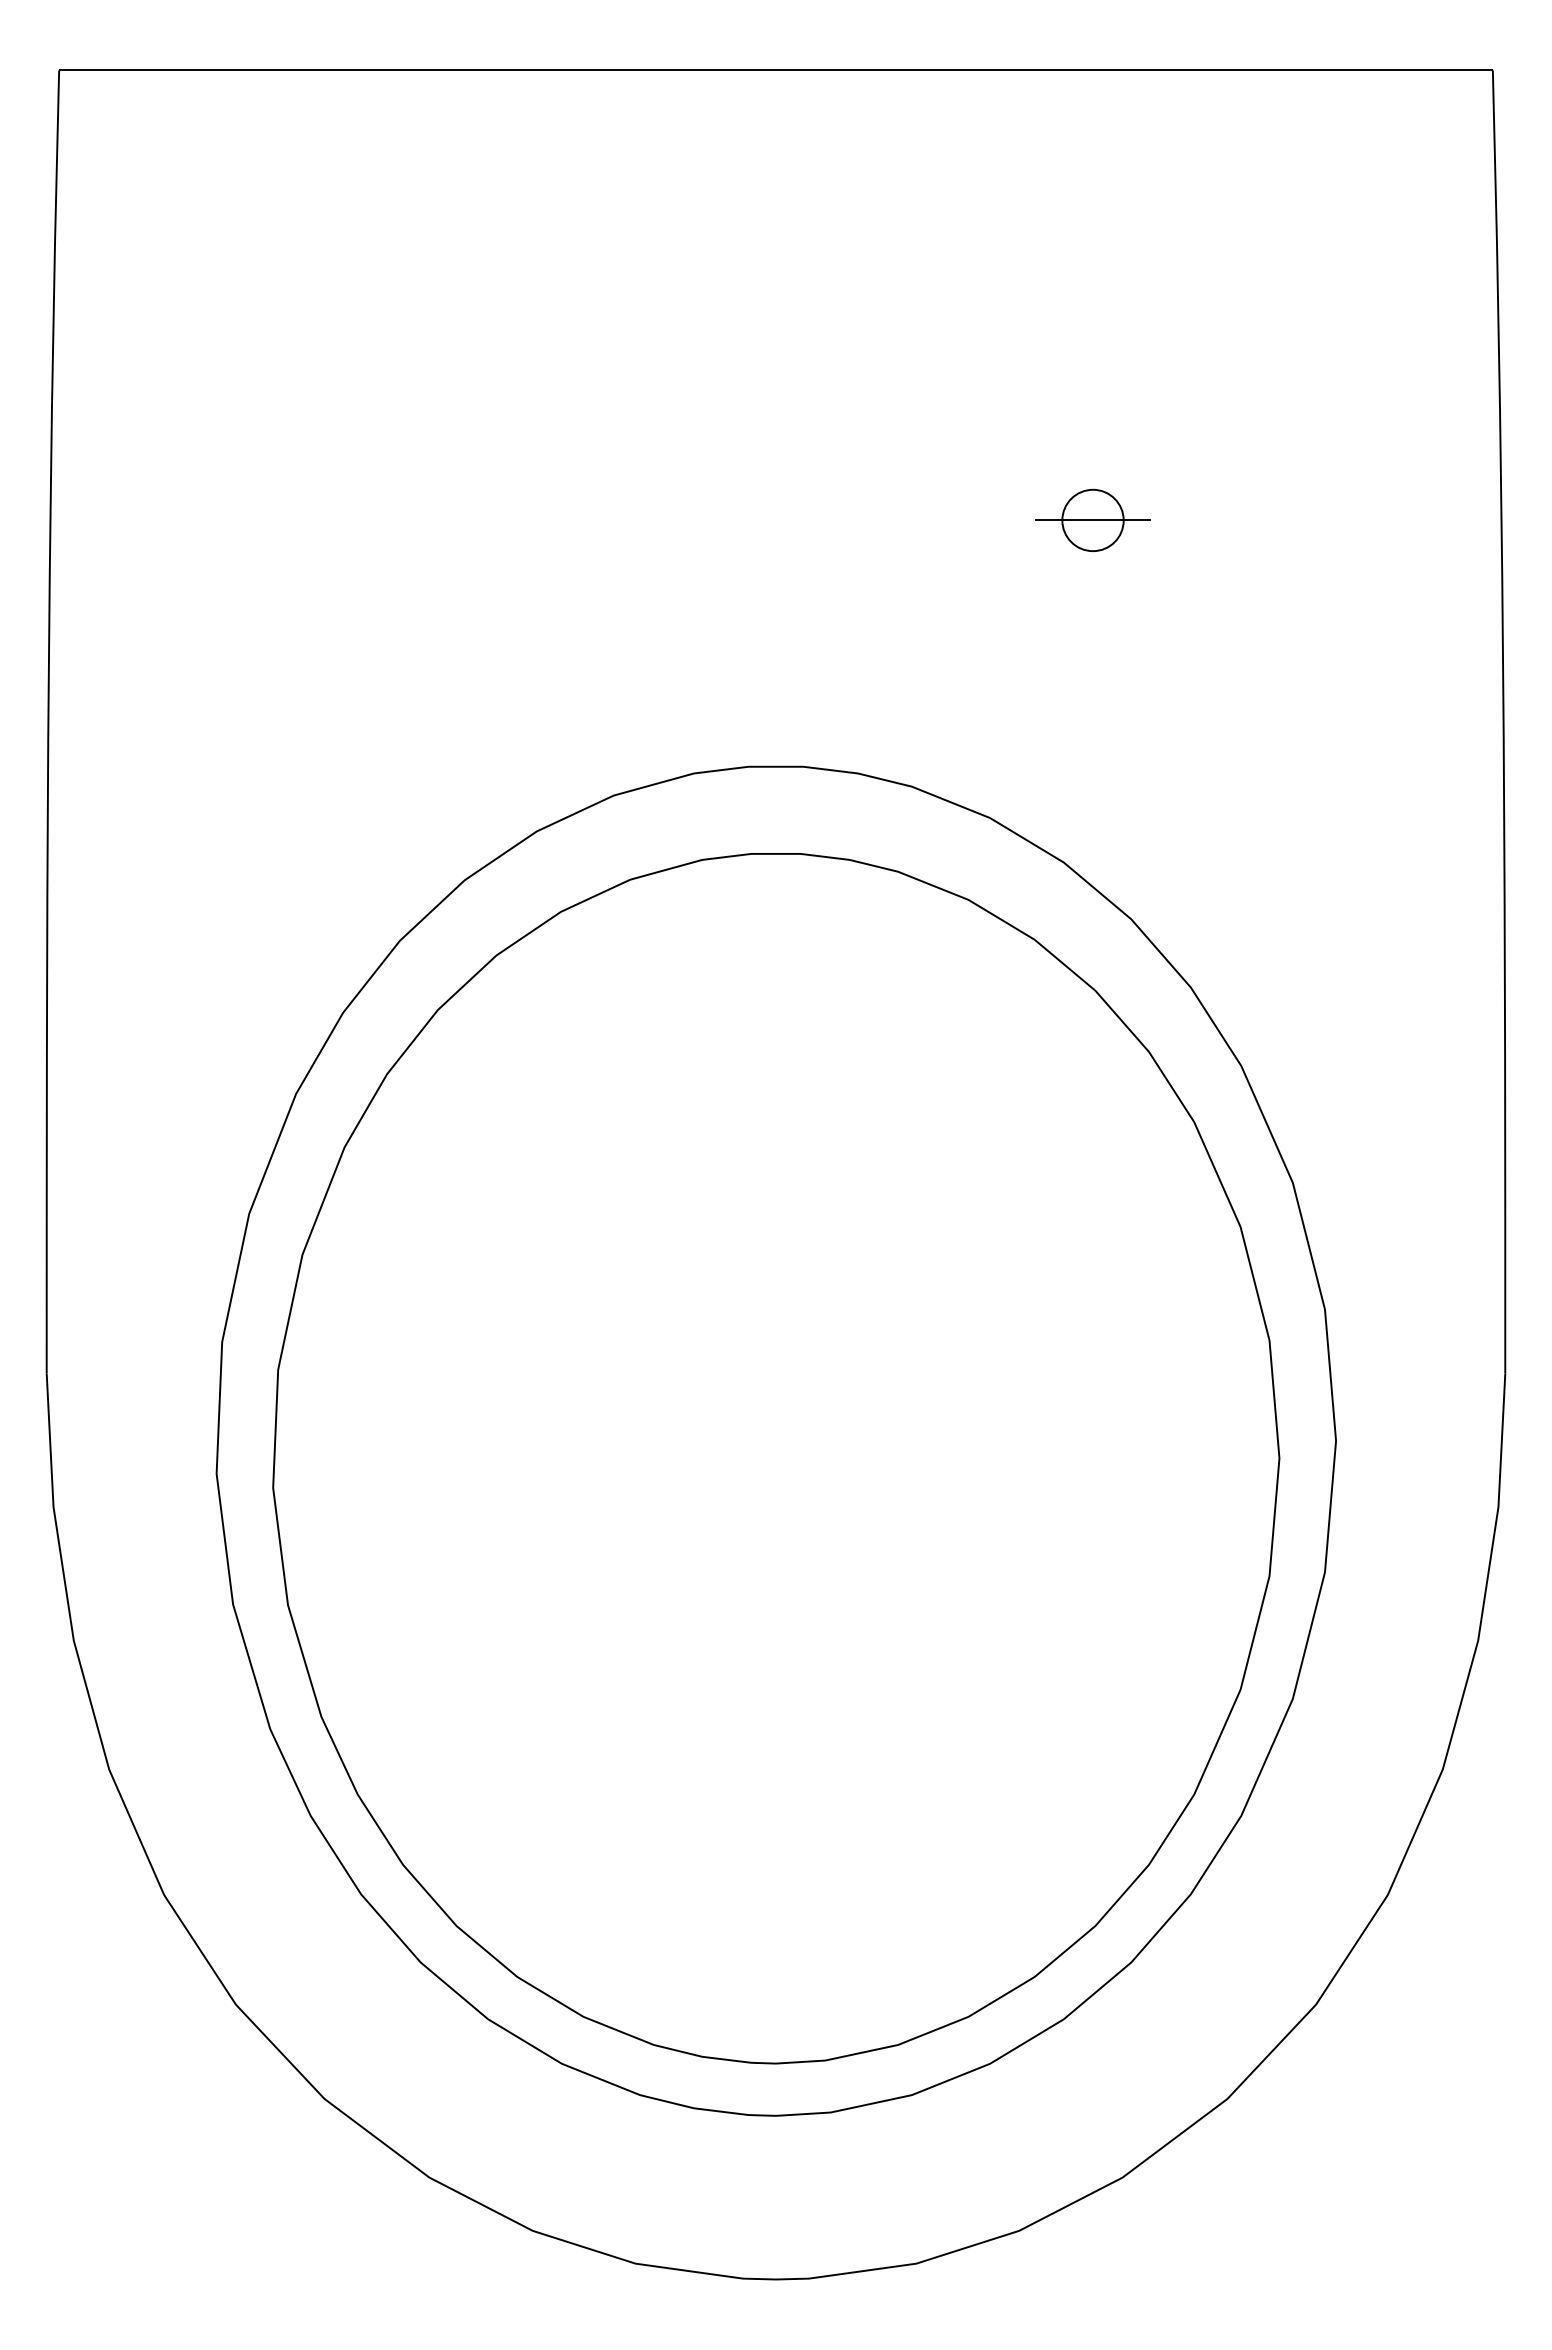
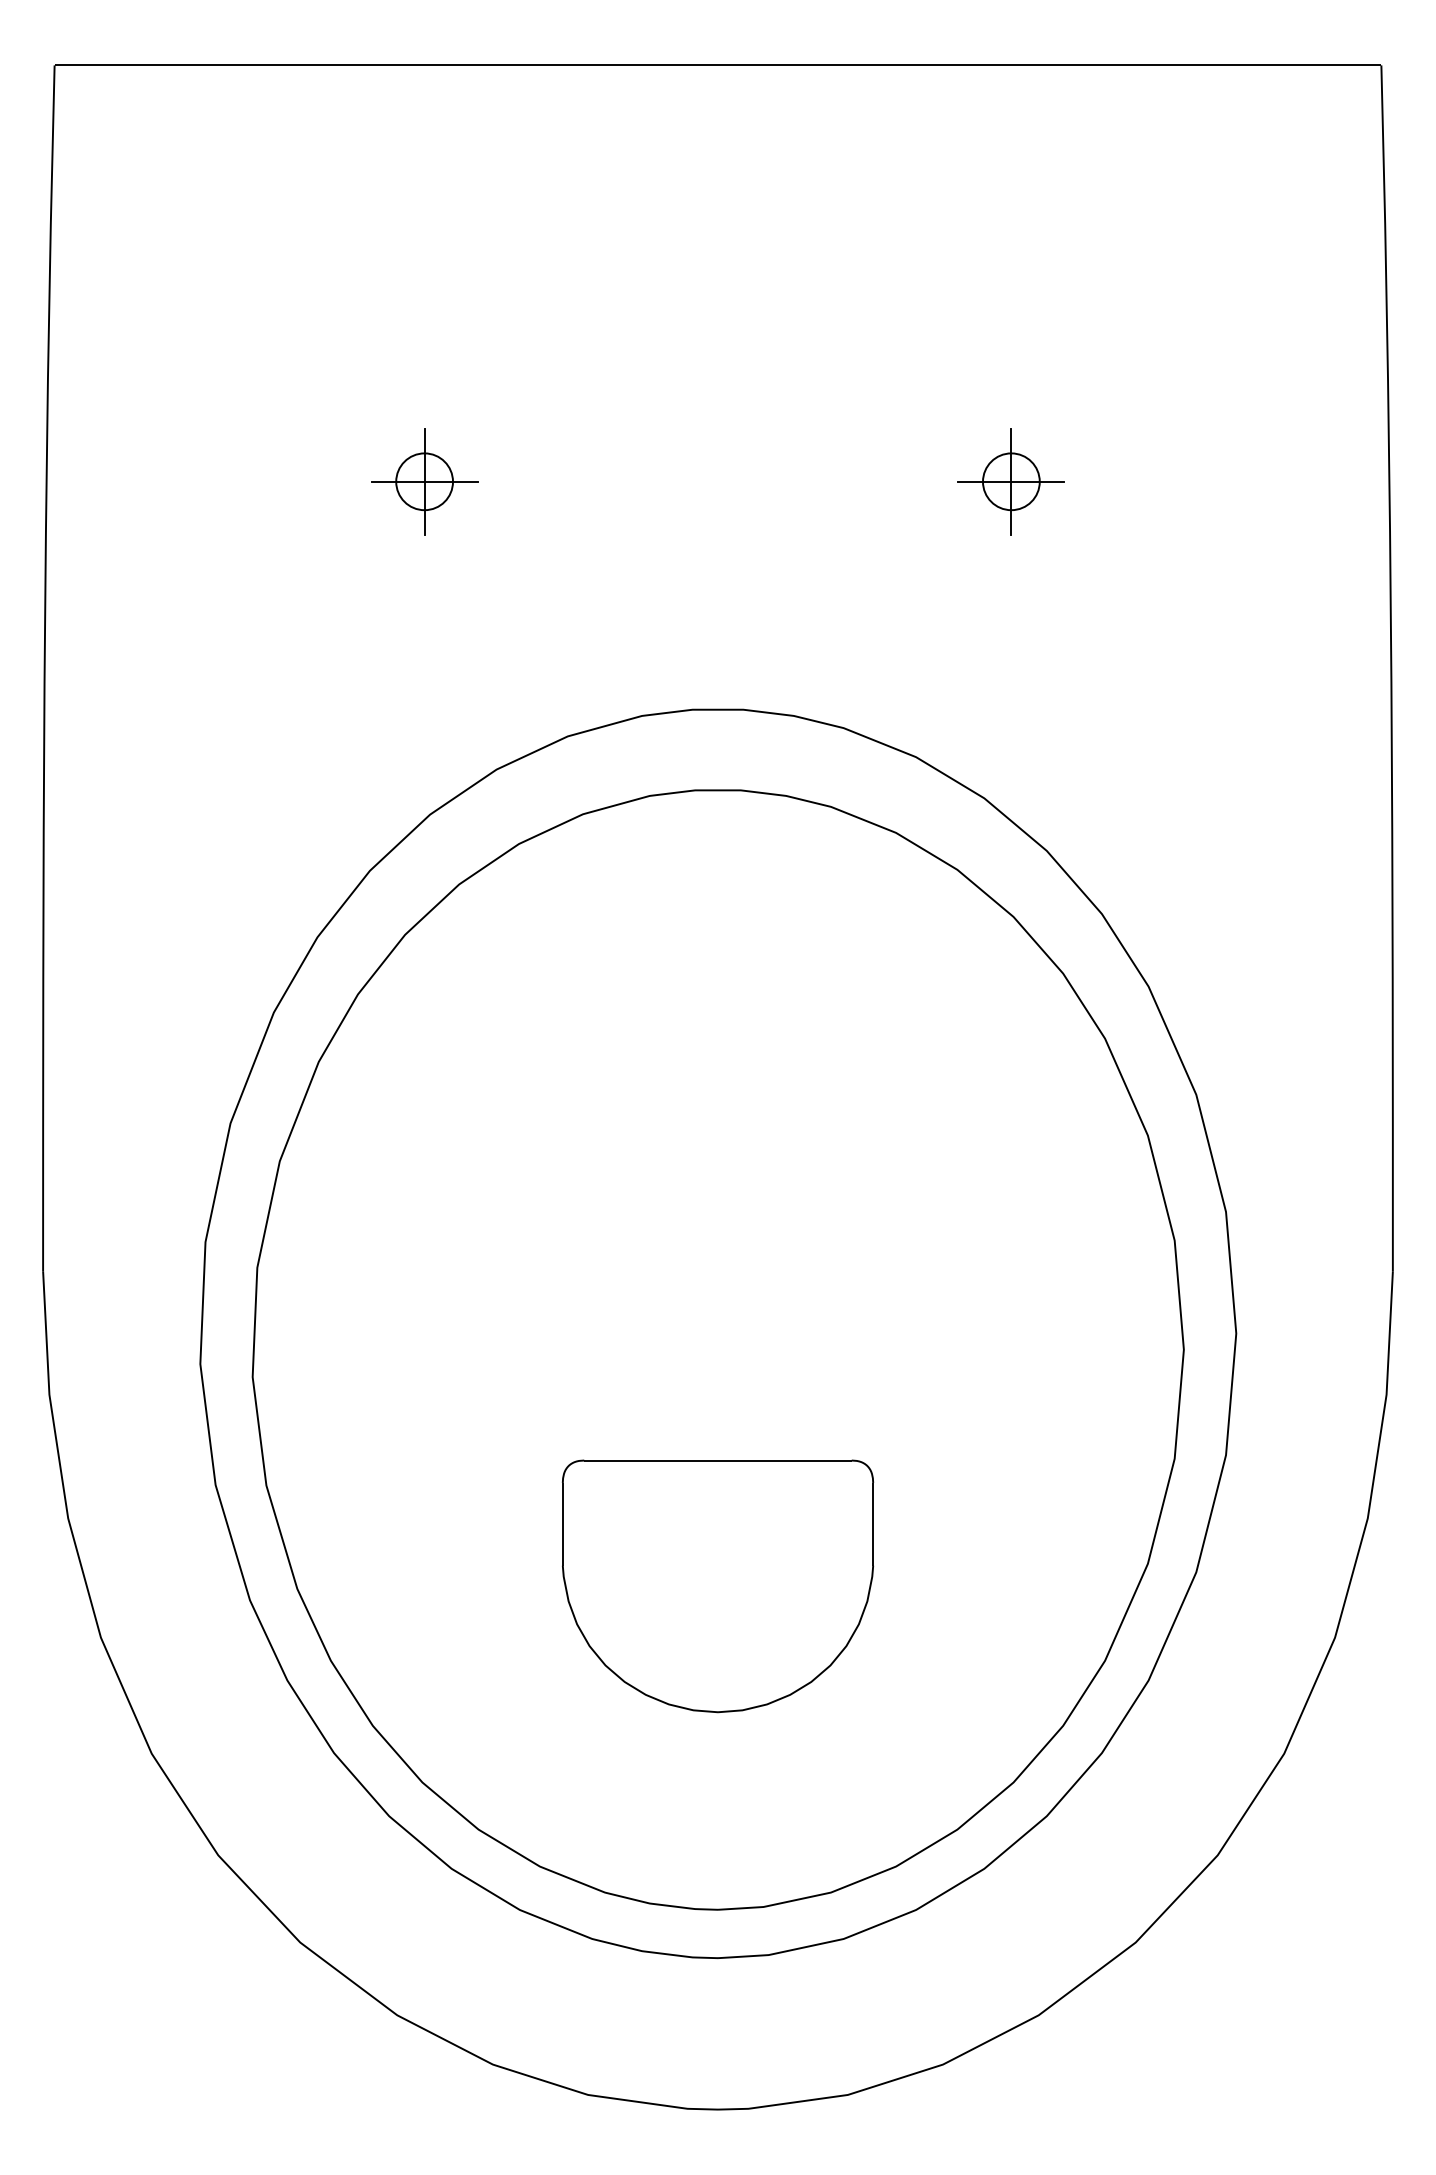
part: (458, 520) -> (424, 481), added
line: (1093, 520) -> (1011, 481), added
part: (775, 1713) -> (717, 1585), added

